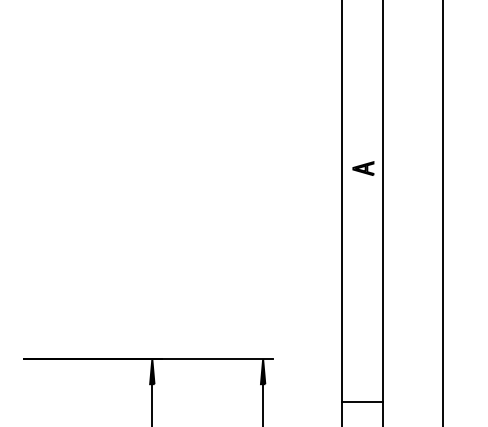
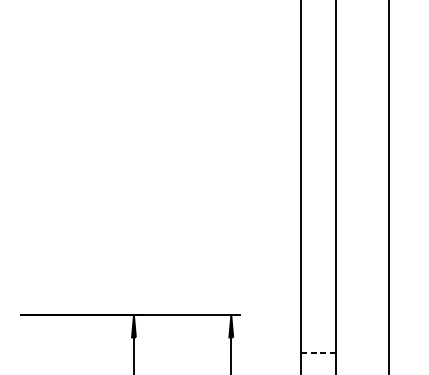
part: (363, 168) -> (319, 147), removed
line: (362, 402) -> (318, 353), solid -> dashed

